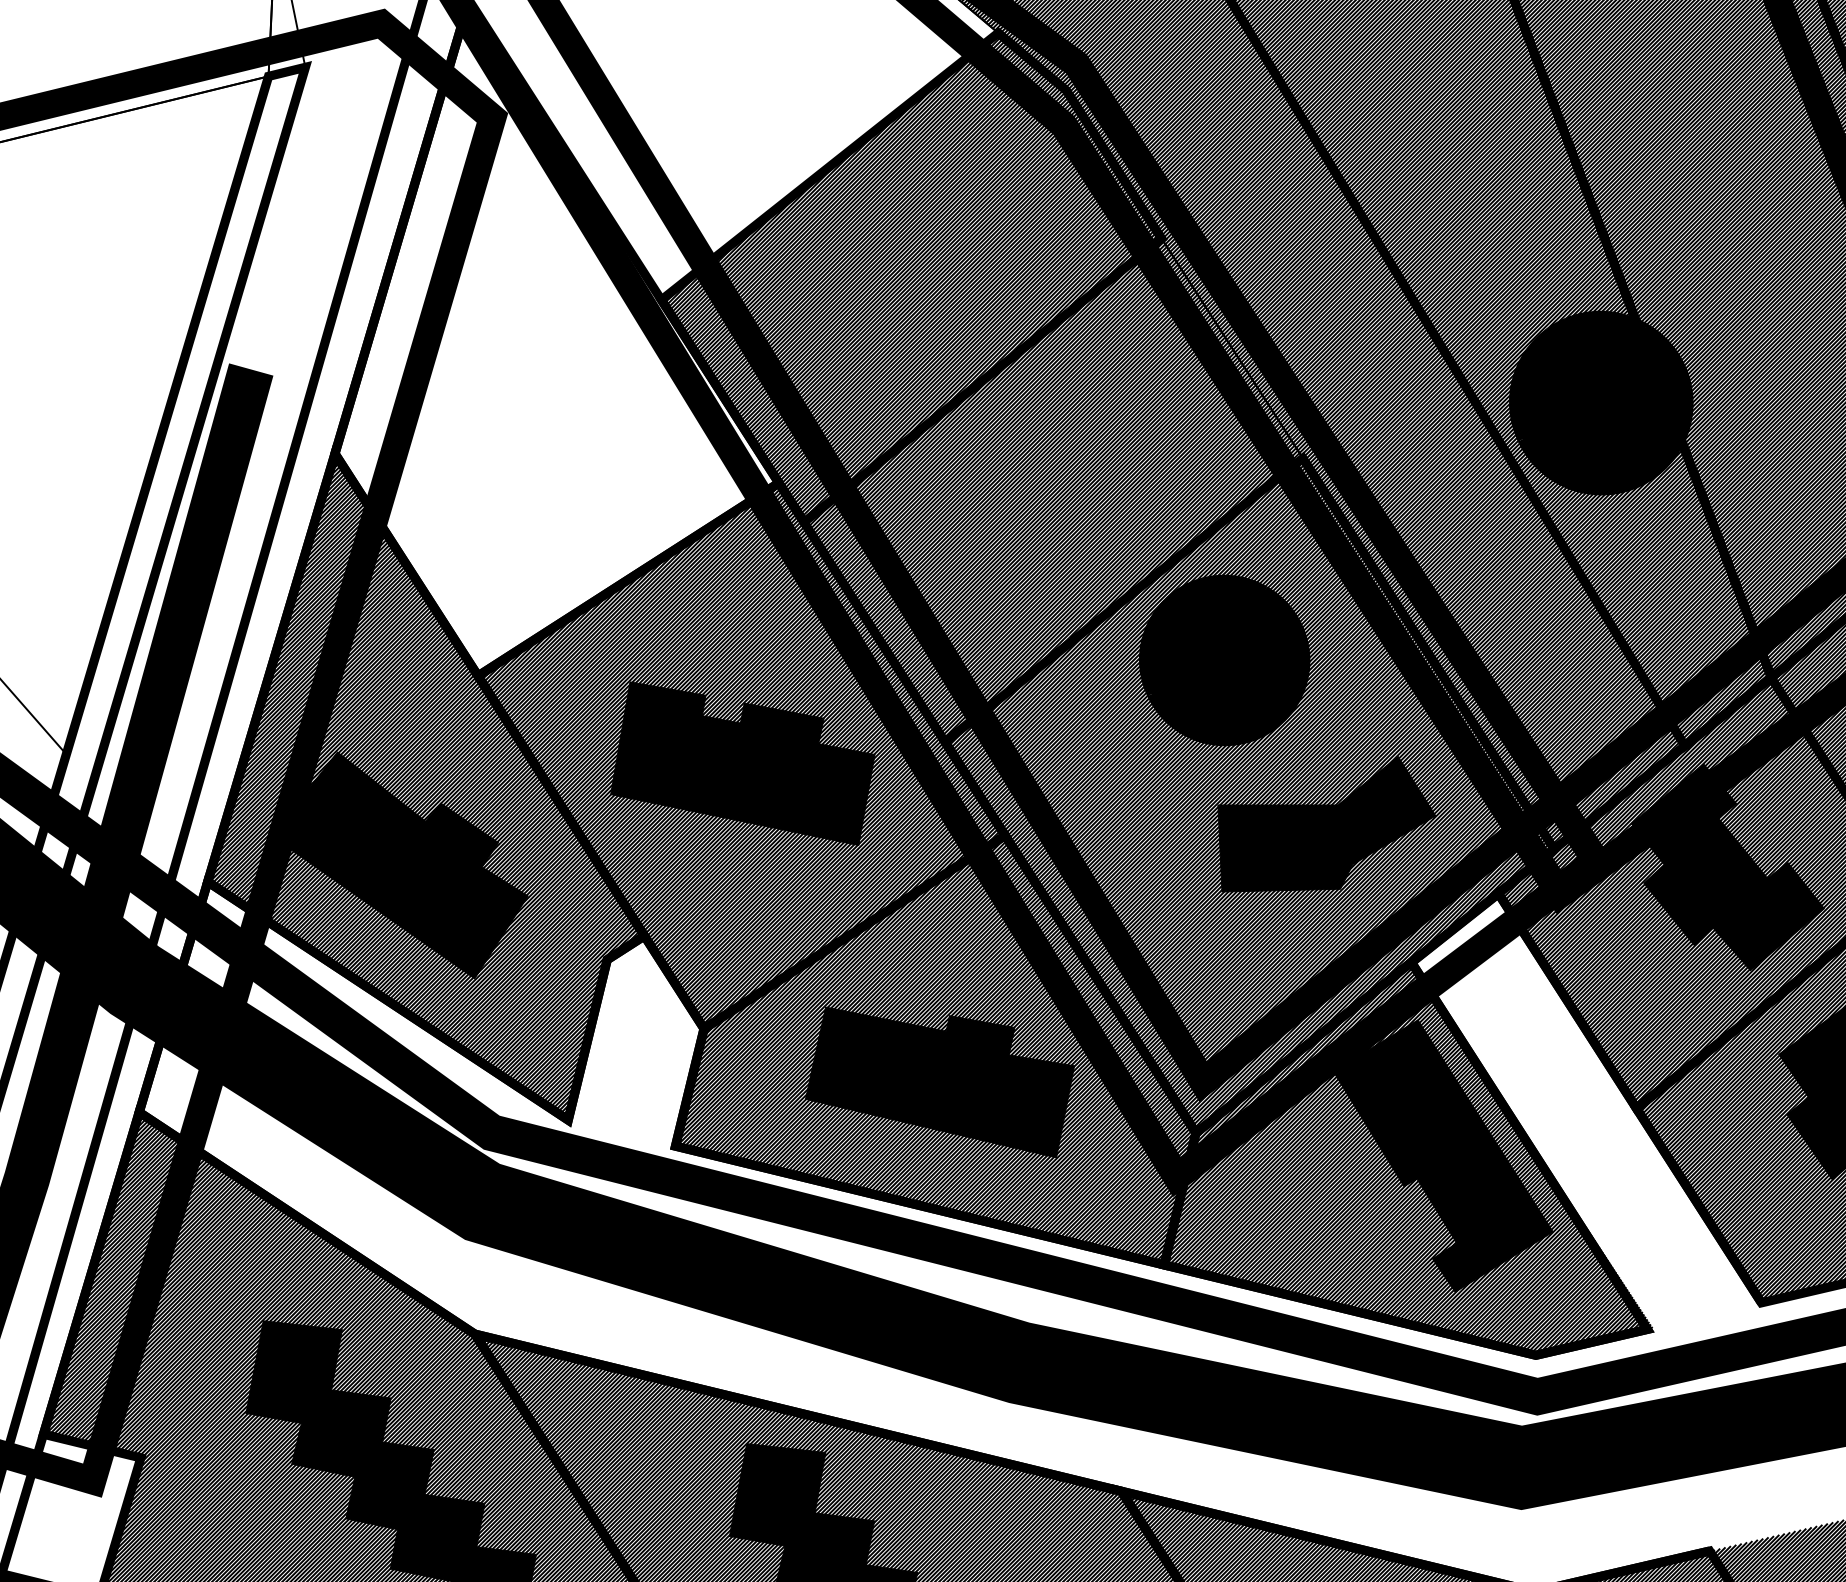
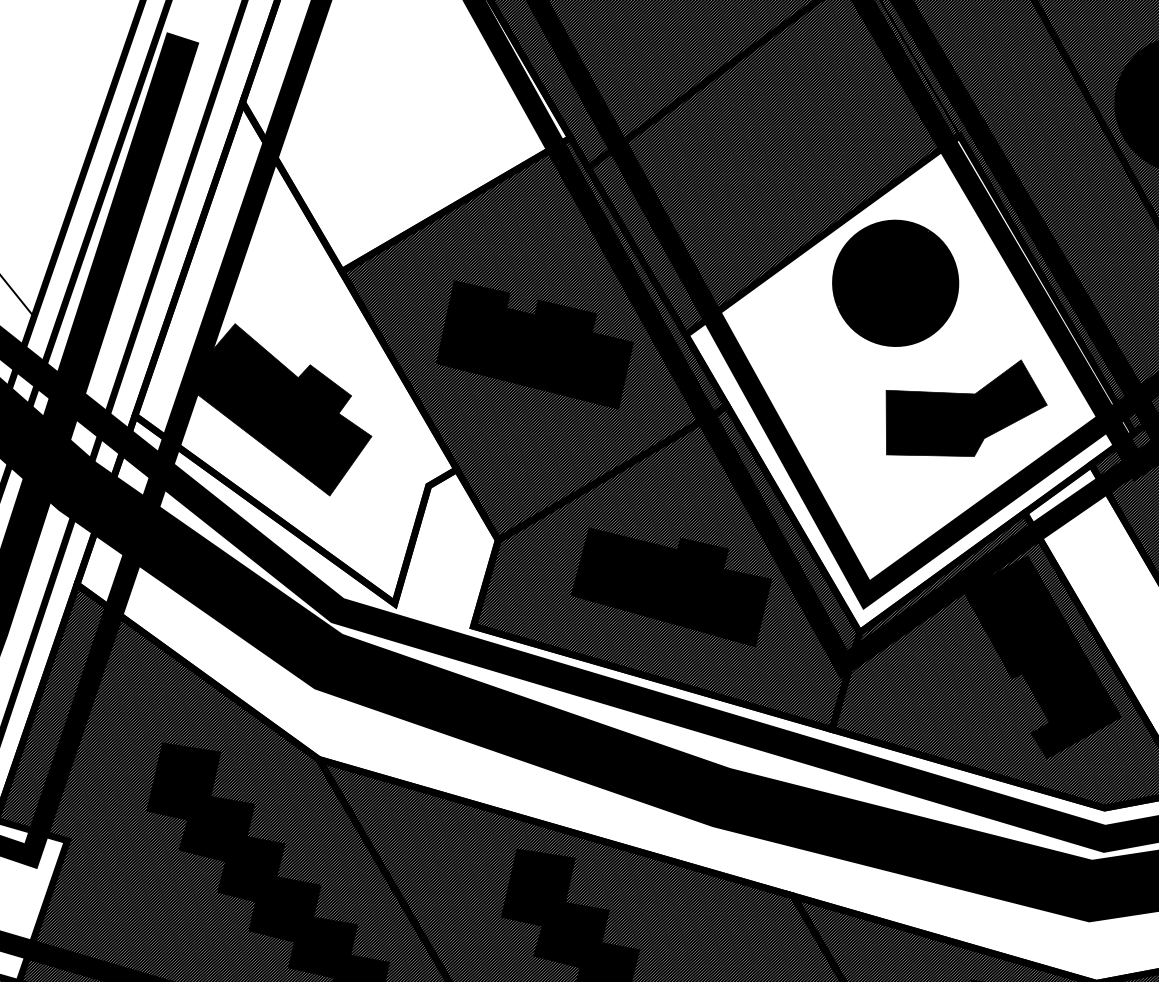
hatch: (425, 786) -> (299, 351), removed
hatch: (1249, 795) -> (909, 384), removed

